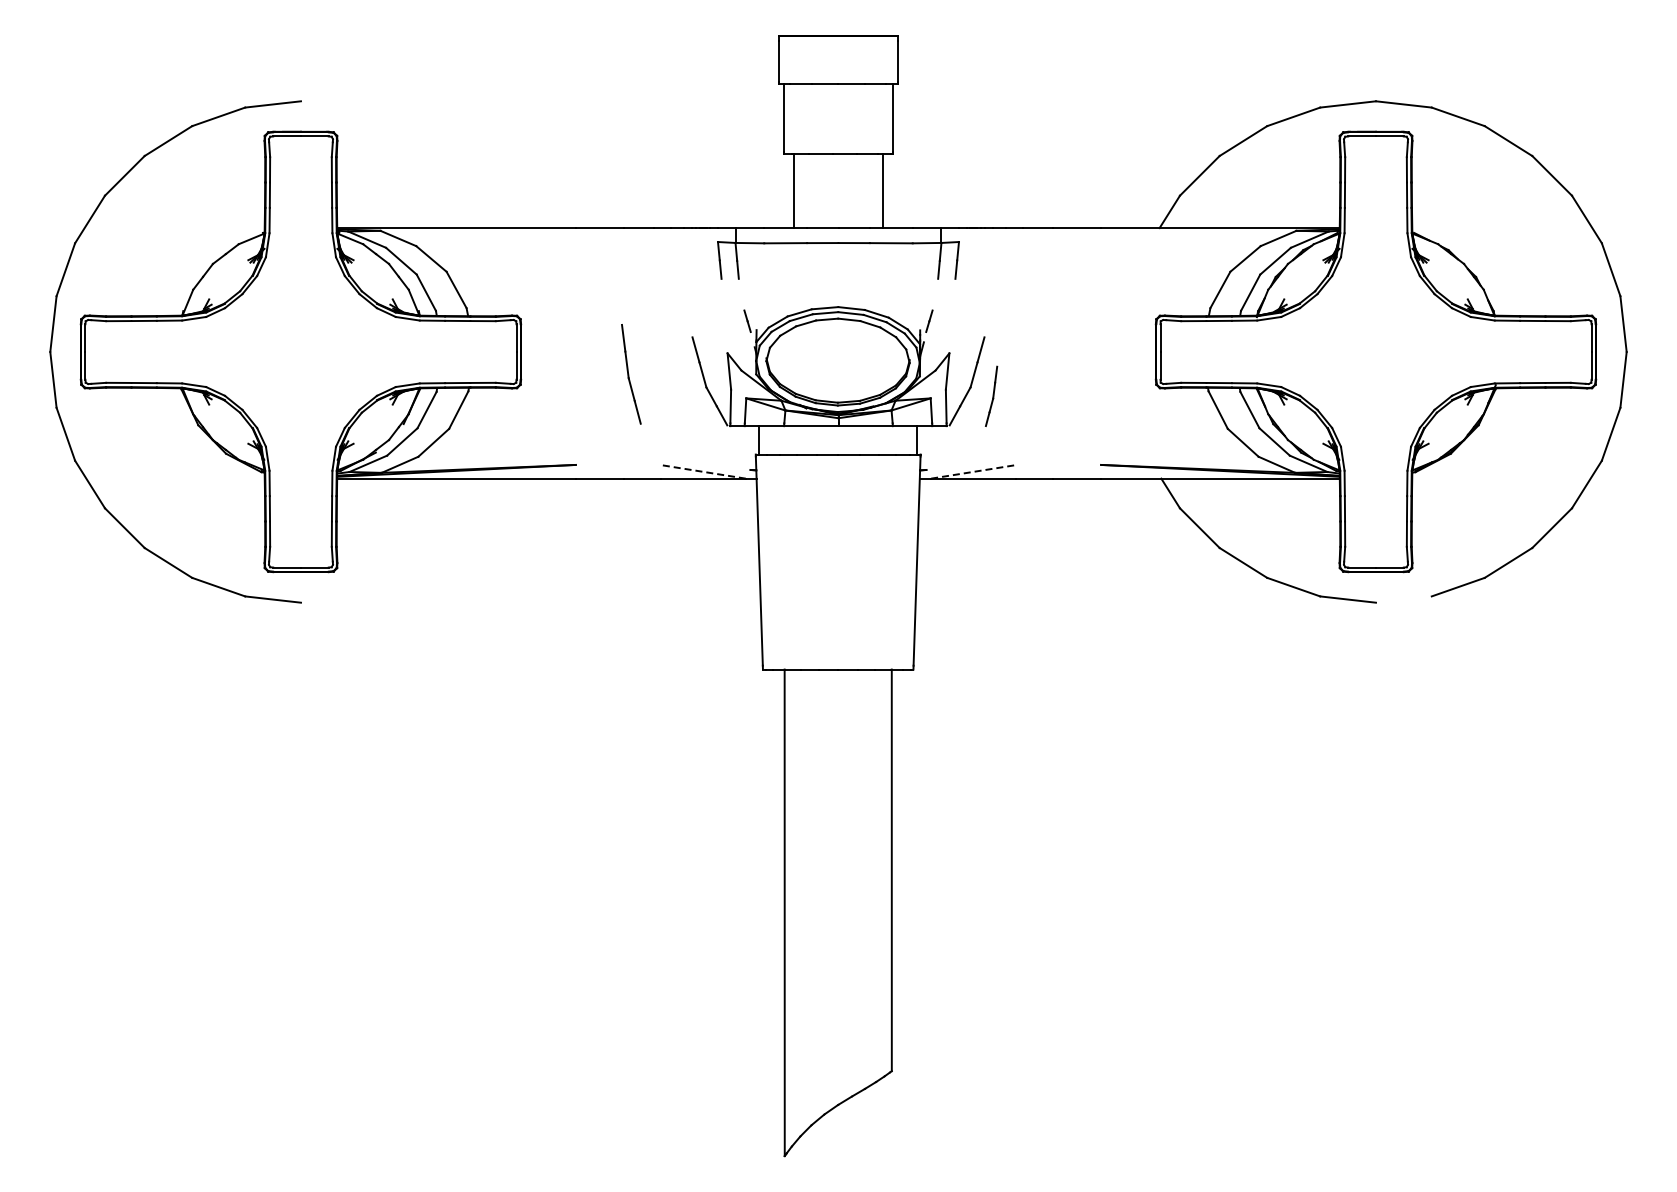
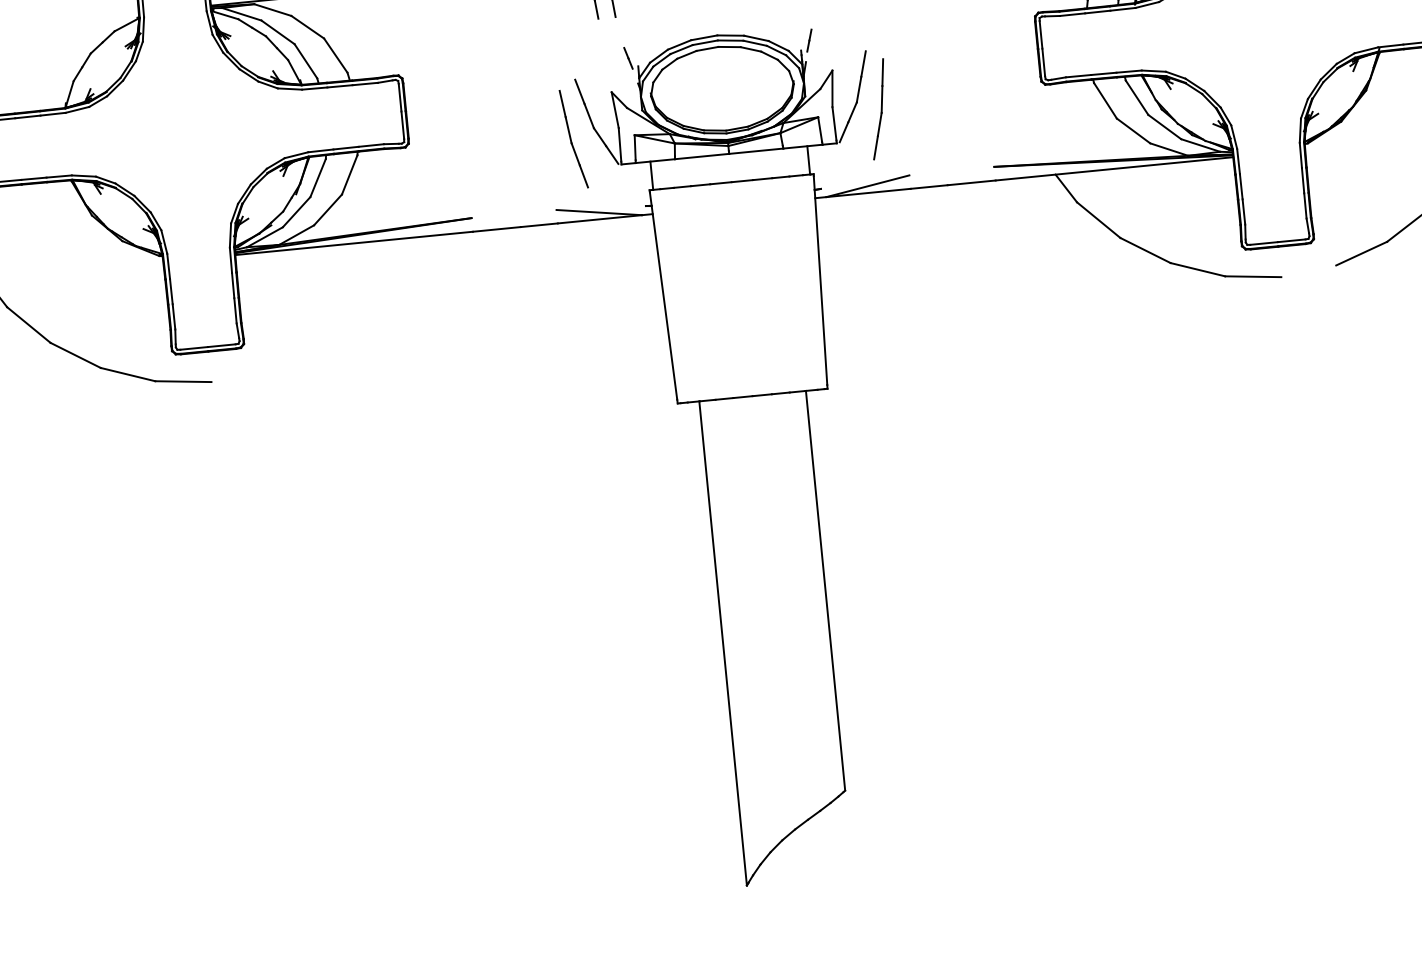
part: (631, 374) -> (574, 139), moved
part: (991, 396) -> (878, 109), size x1.67
line: (703, 471) -> (599, 212), dashed -> solid
line: (973, 471) -> (867, 185), dashed -> solid

